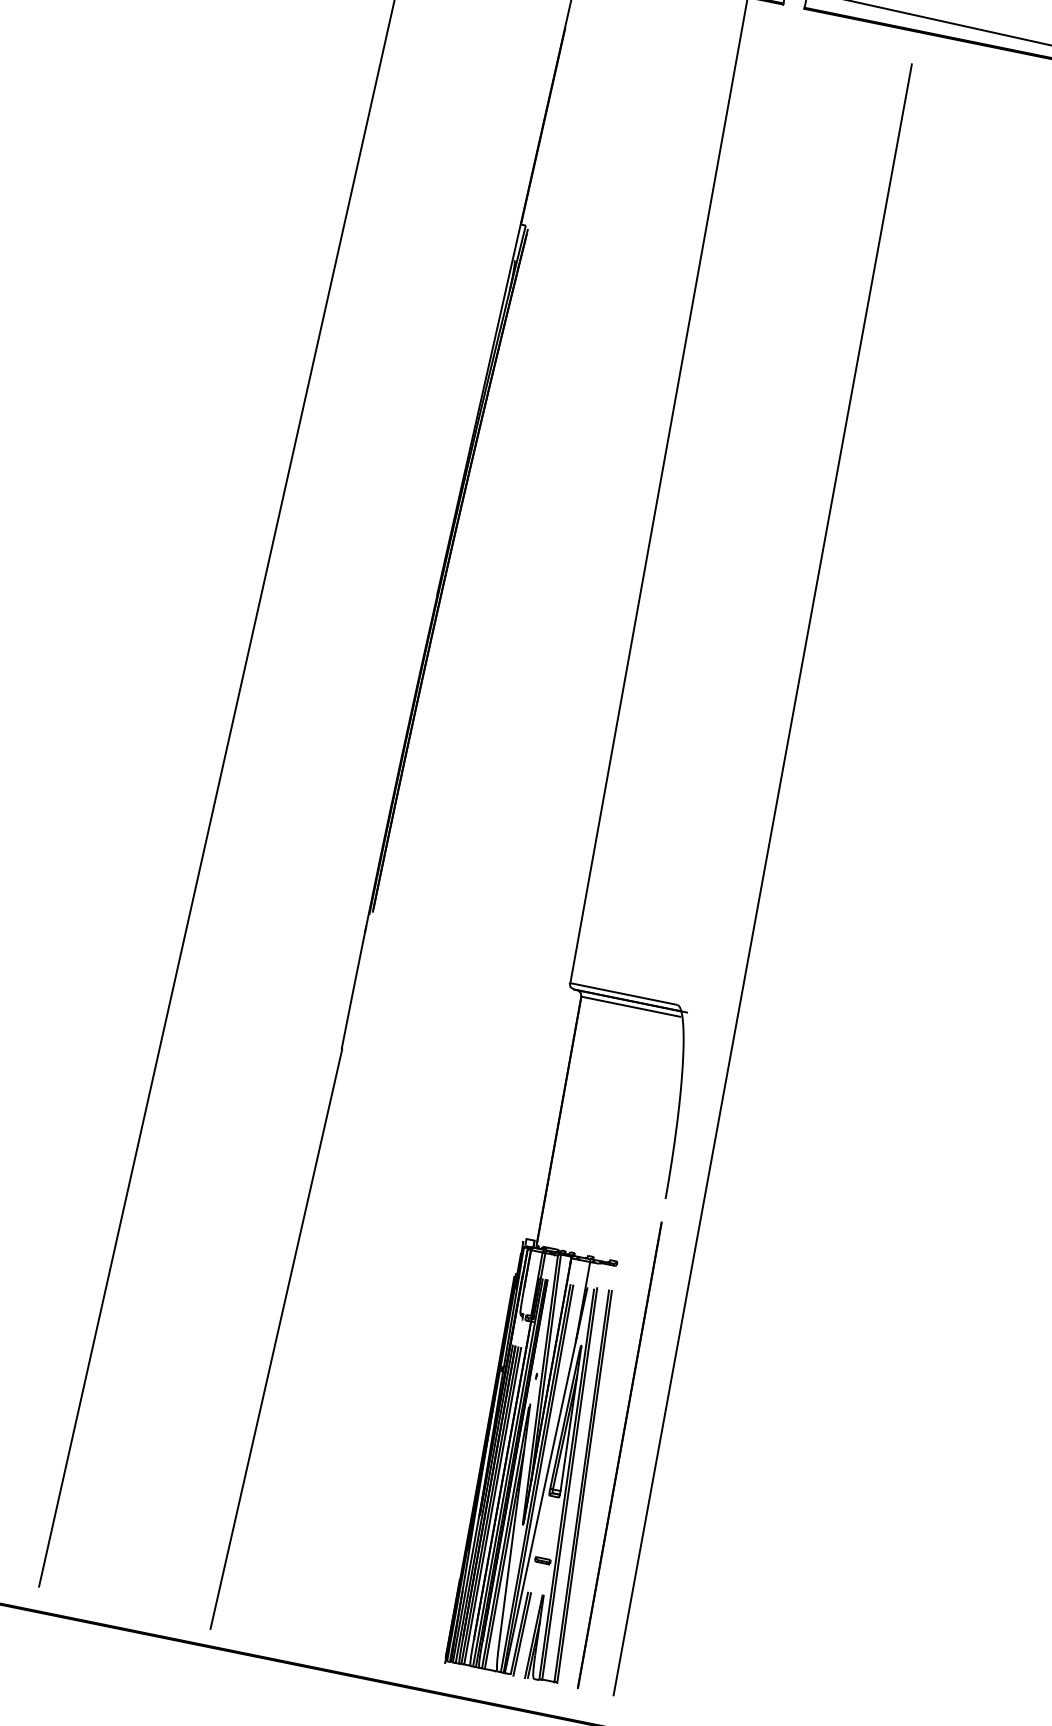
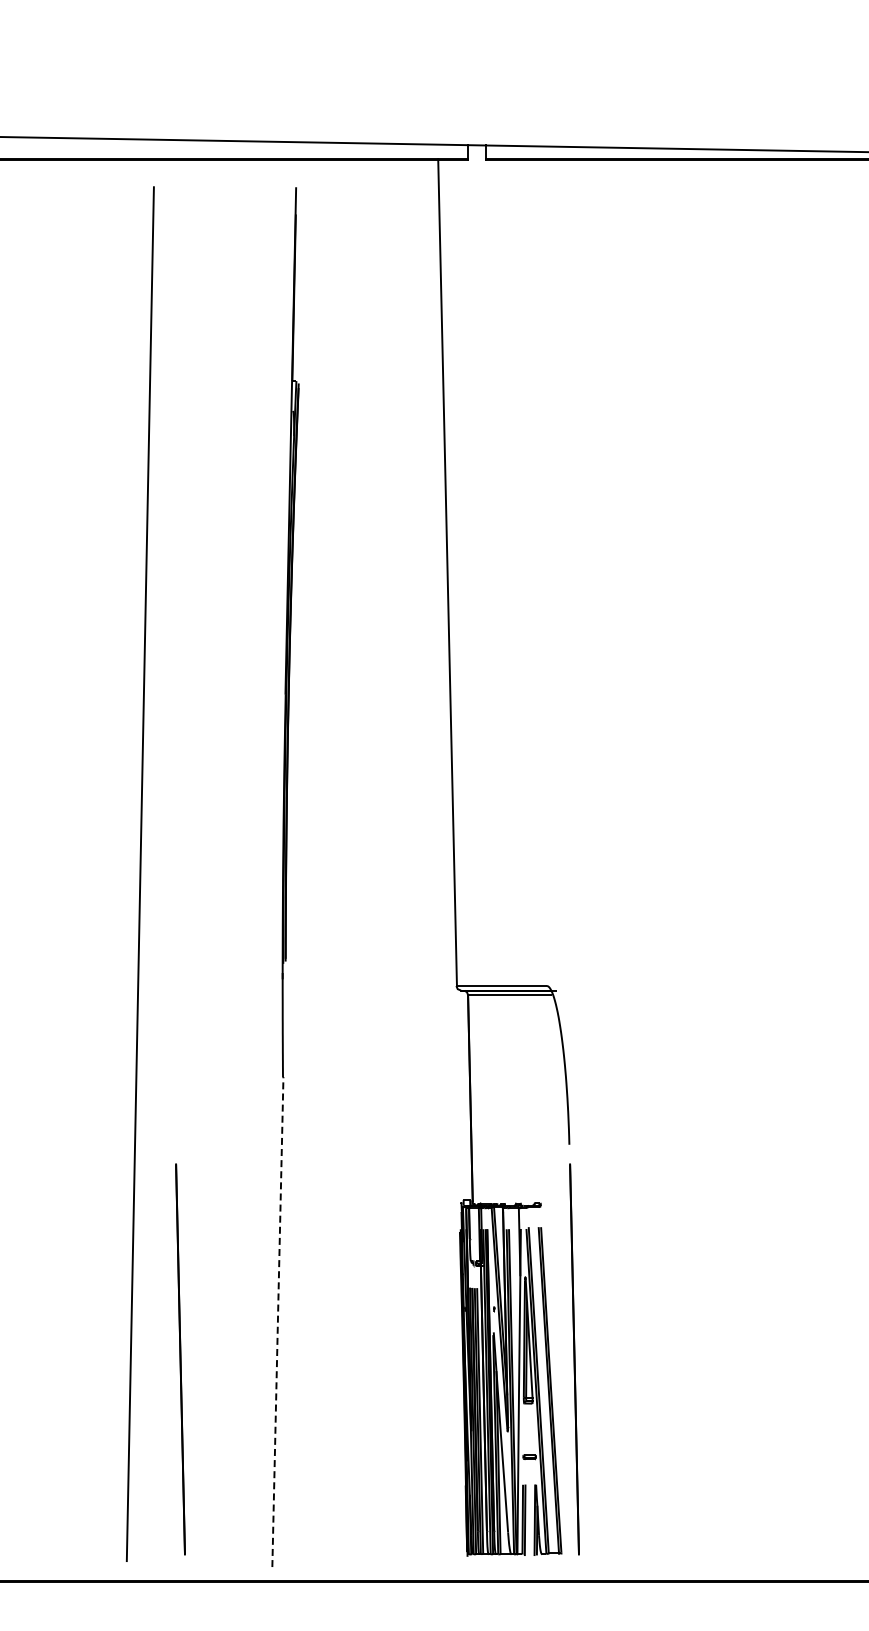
line: (762, 879) -> (595, 870), removed
line: (276, 1338) -> (277, 1321), solid -> dashed
line: (151, 1360) -> (180, 1359), added

